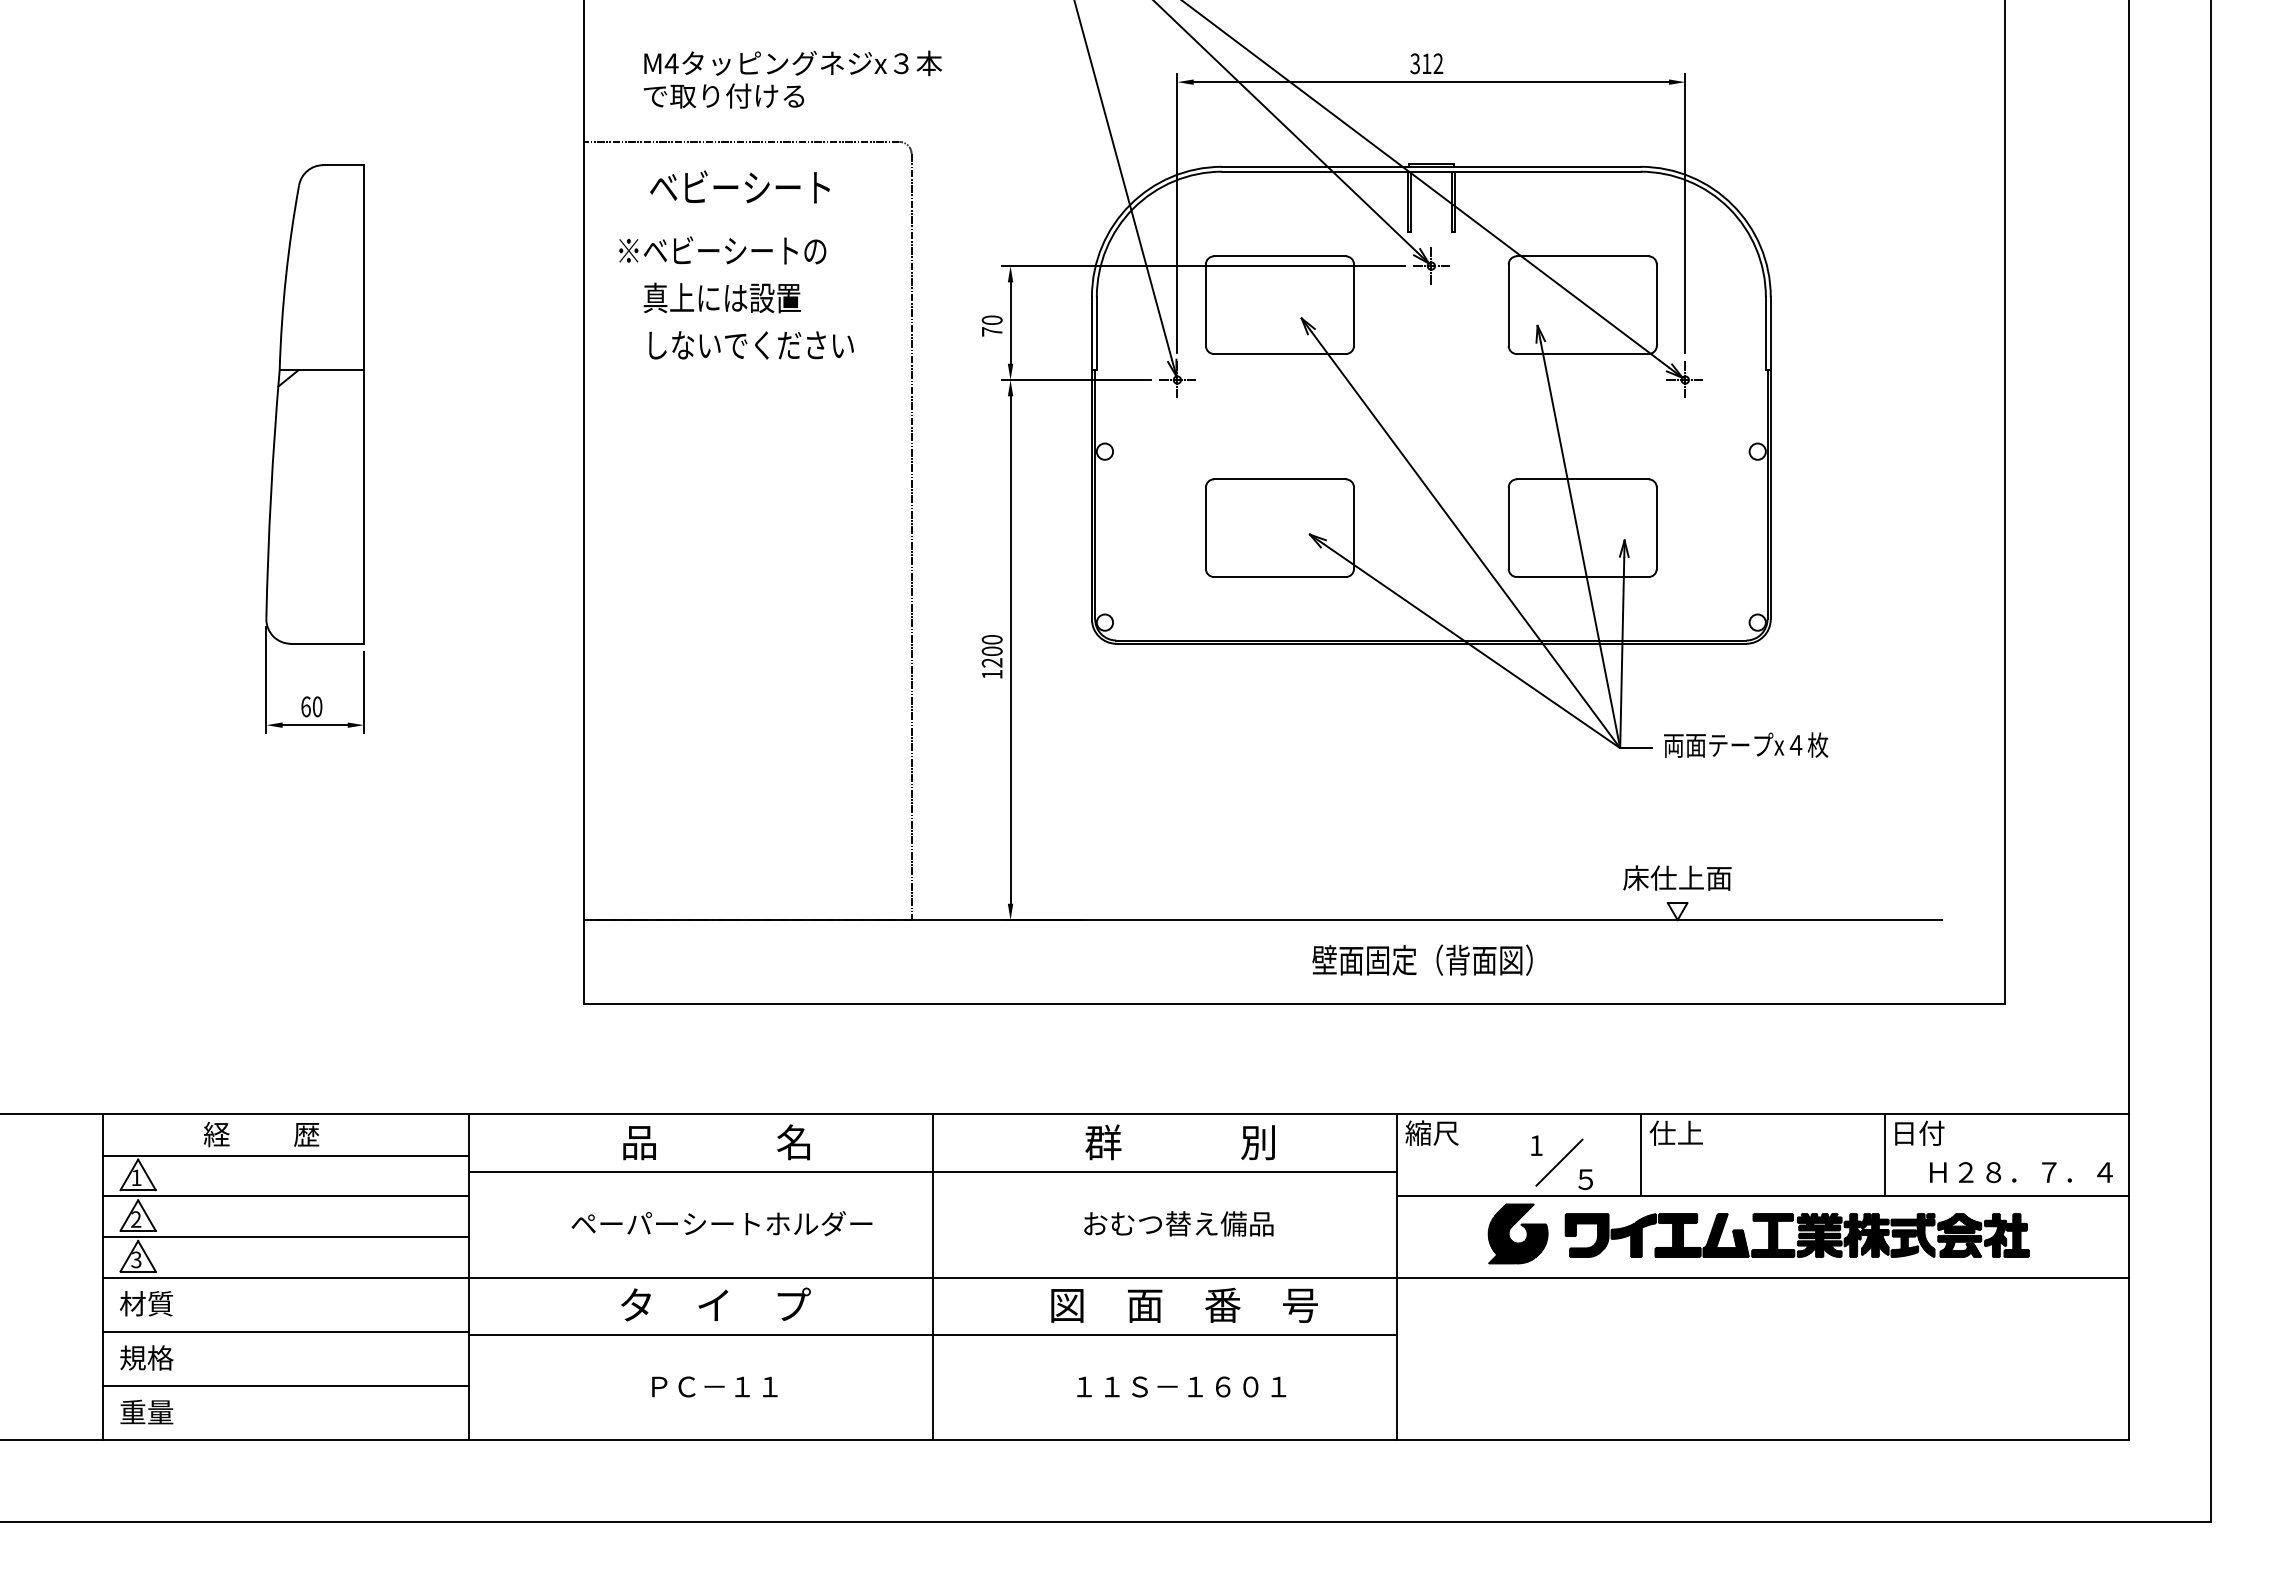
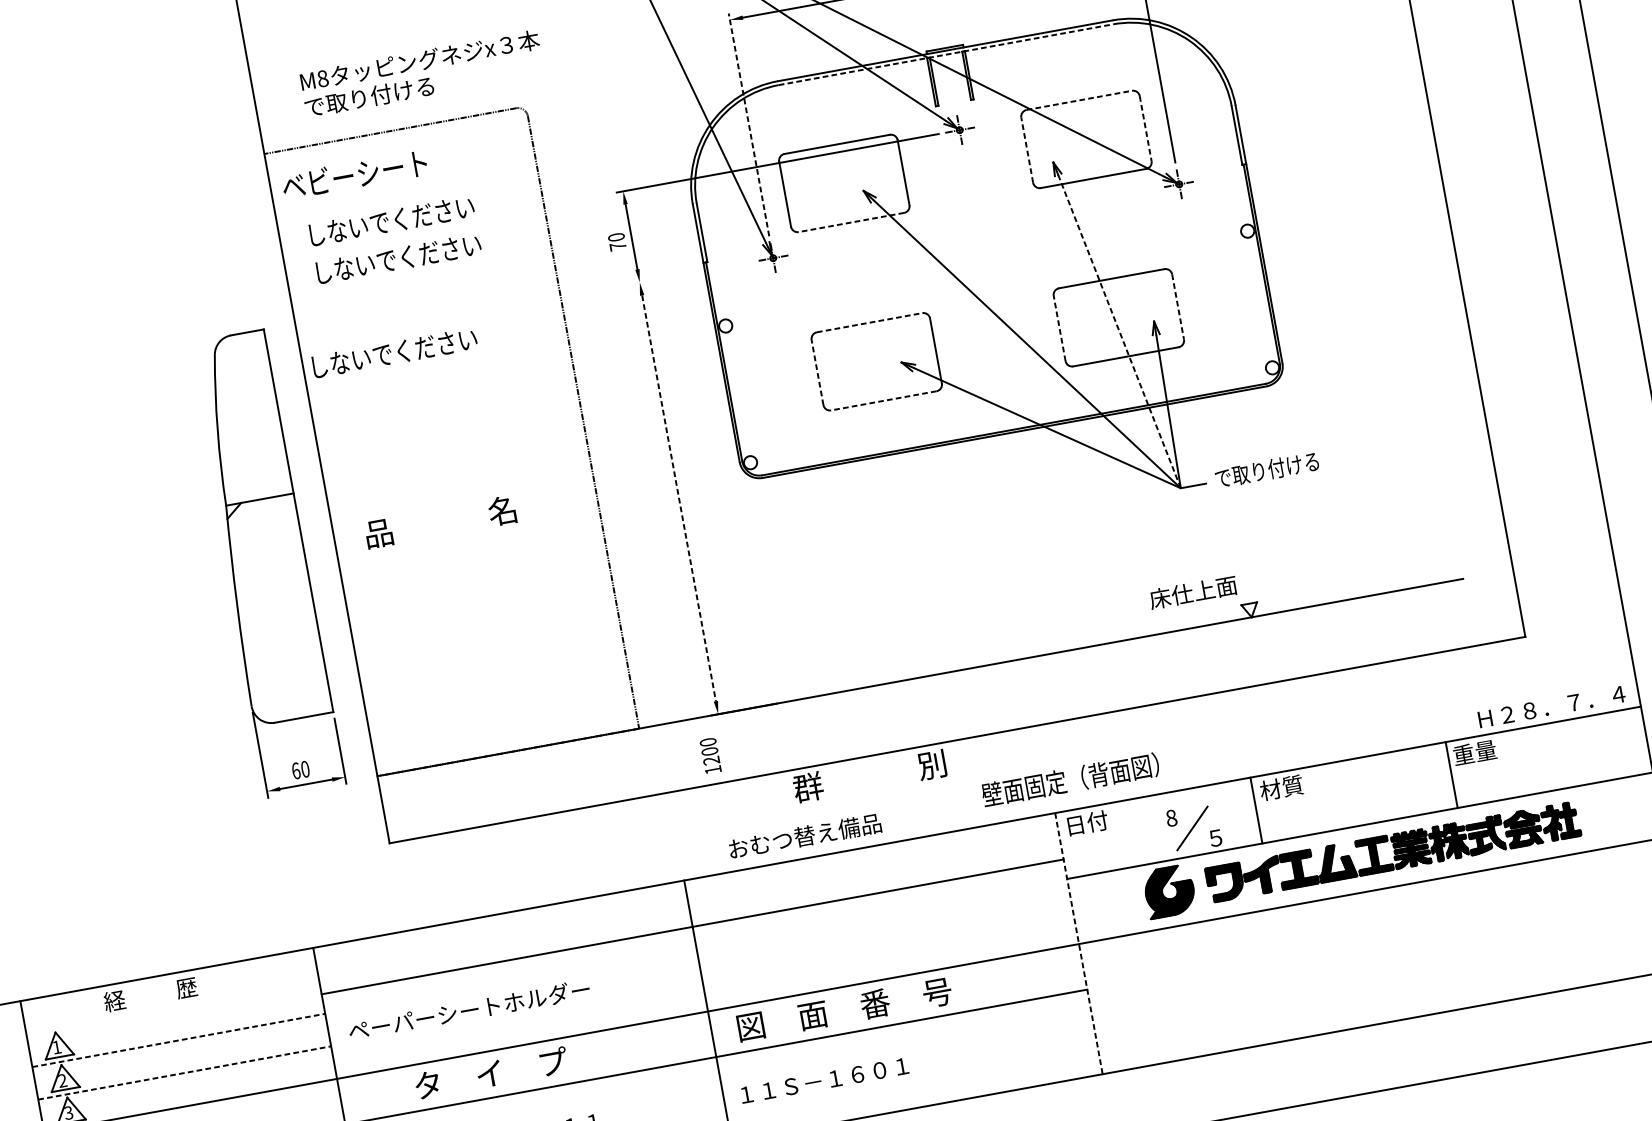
text: (671, 63) -> (322, 78), M4 -> M8
line: (1431, 171) -> (946, 54), solid -> dashed
text: (739, 186) -> (354, 174), moved
line: (1177, 212) -> (748, 124), solid -> dashed
text: (722, 250) -> (390, 220), ※ベビーシートの -> しないでください
line: (1582, 256) -> (1079, 100), solid -> dashed
text: (723, 297) -> (398, 258), 真上には設置 -> しないでください
line: (1508, 305) -> (1027, 150), solid -> dashed
line: (1656, 305) -> (1145, 128), solid -> dashed
text: (751, 345) -> (394, 352), moved
line: (1279, 354) -> (851, 222), solid -> dashed
line: (1076, 380) -> (692, 273), removed
part: (314, 448) -> (265, 563), moved
line: (1279, 479) -> (869, 322), solid -> dashed
line: (1205, 528) -> (817, 372), solid -> dashed
line: (1508, 528) -> (1059, 328), solid -> dashed
line: (1656, 528) -> (1177, 307), solid -> dashed
line: (1580, 545) -> (1119, 331), solid -> dashed
line: (1279, 577) -> (883, 401), solid -> dashed
line: (1010, 650) -> (679, 498), solid -> dashed
text: (991, 656) -> (710, 755), moved
text: (1746, 744) -> (1281, 466), 両面テープx４枚 -> で取り付ける
text: (1677, 877) -> (1193, 591), moved
text: (1422, 959) -> (1070, 779), moved
text: (1431, 1132) -> (1085, 822), 縮尺 -> 日付
text: (1675, 1132) -> (1280, 787), 仕上 -> 材質
text: (1917, 1132) -> (1474, 752), 日付 -> 重量
text: (716, 1142) -> (440, 522), moved
text: (1179, 1142) -> (869, 776), moved
text: (1536, 1145) -> (1171, 818), 1 -> 8
line: (285, 1155) -> (172, 1007), removed
text: (2021, 1172) -> (1551, 706), moved
line: (286, 1196) -> (179, 1040), solid -> dashed
text: (721, 1223) -> (468, 1010), moved
text: (1178, 1223) -> (804, 836), moved
line: (286, 1236) -> (185, 1072), solid -> dashed
line: (1396, 1277) -> (1078, 943), solid -> dashed
text: (715, 1304) -> (491, 1073), moved
text: (1184, 1304) -> (844, 1008), moved
text: (1181, 1386) -> (824, 1080), moved

